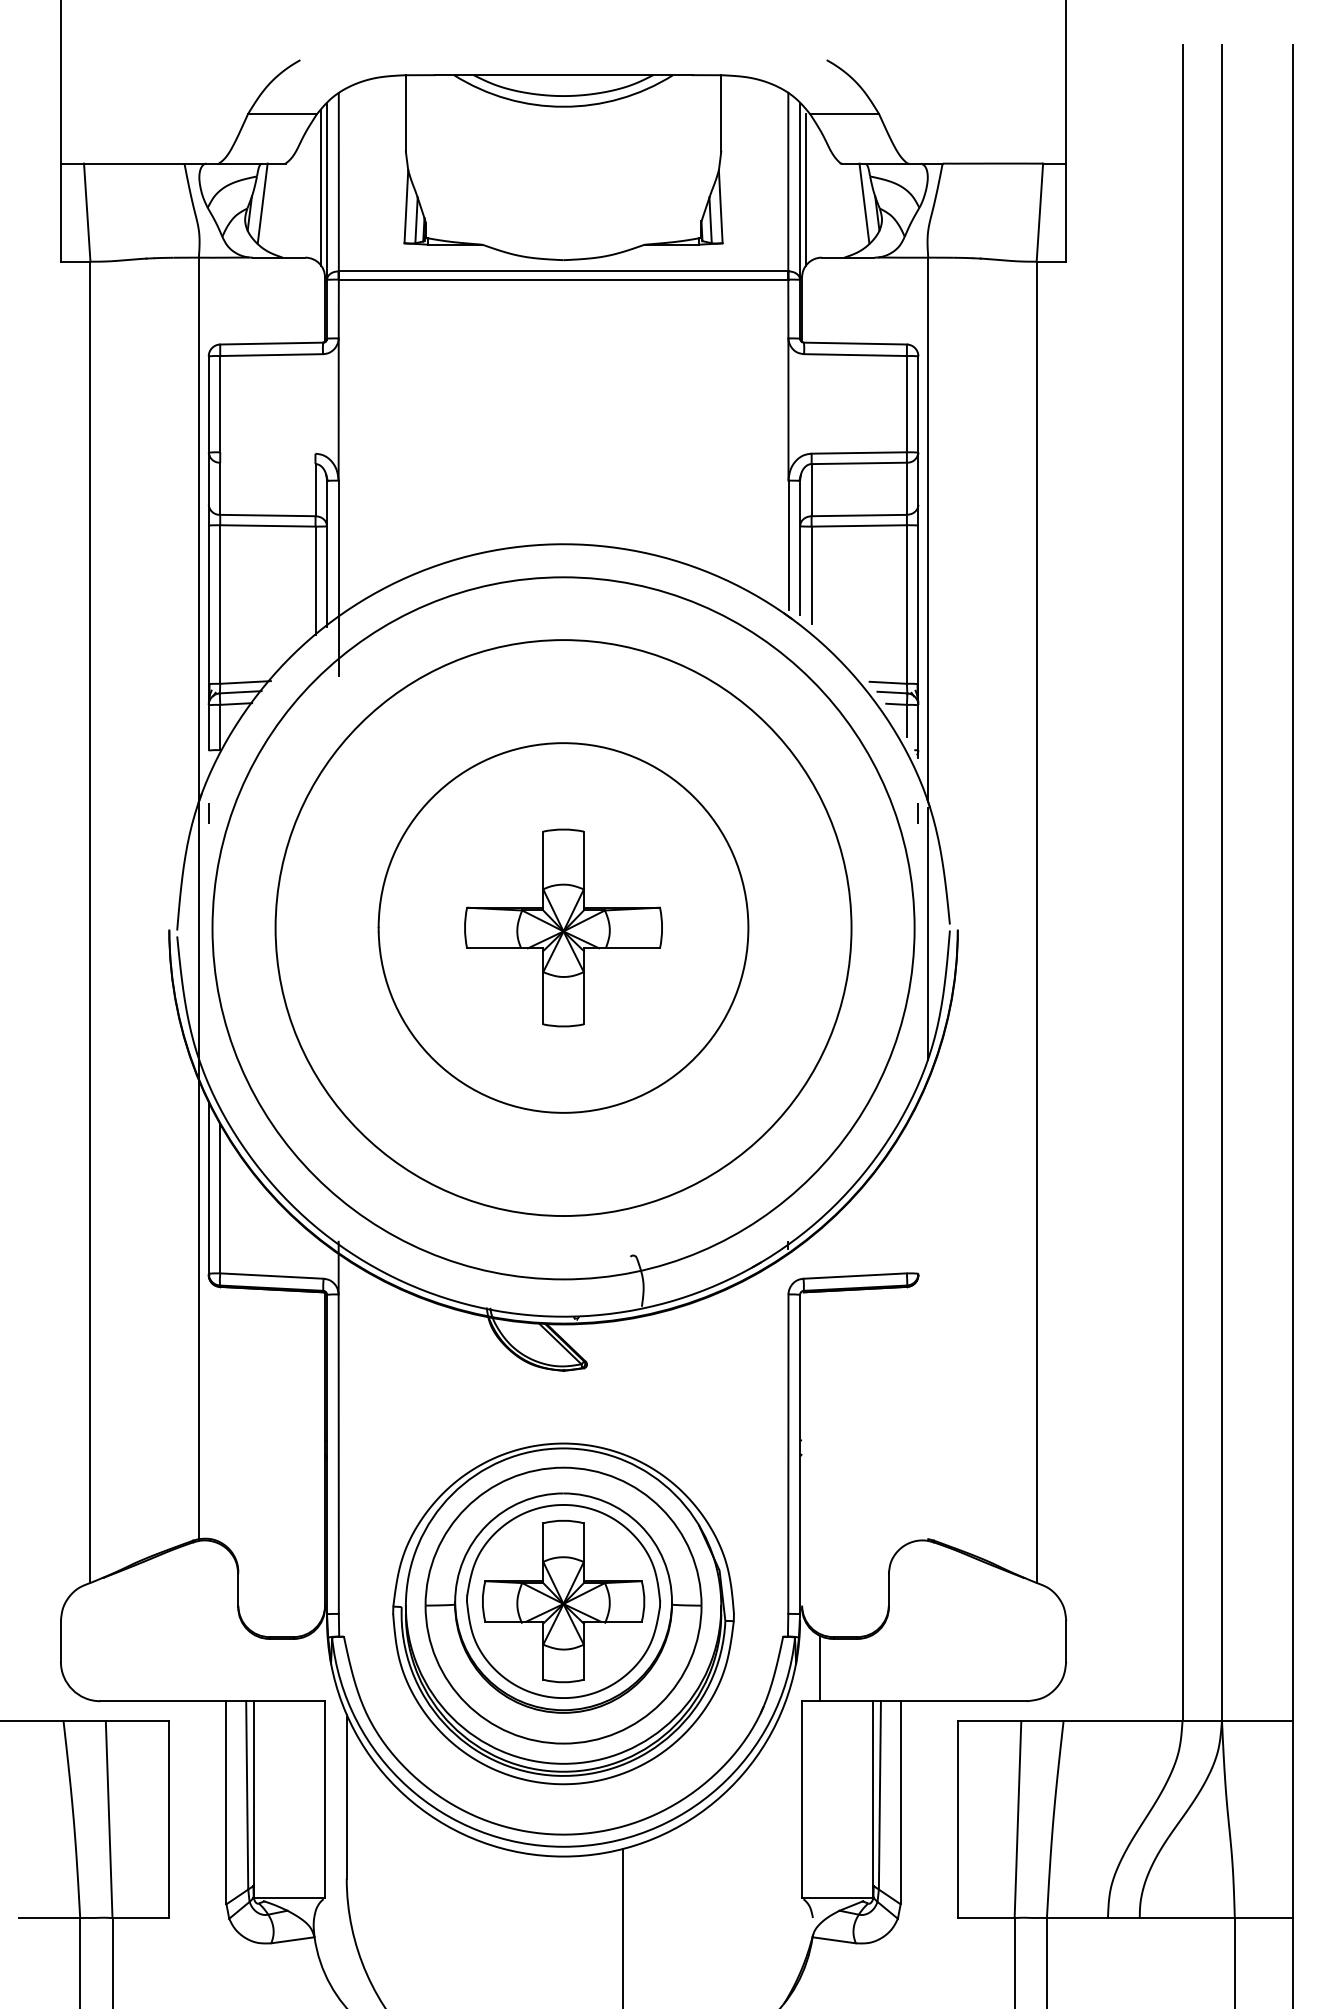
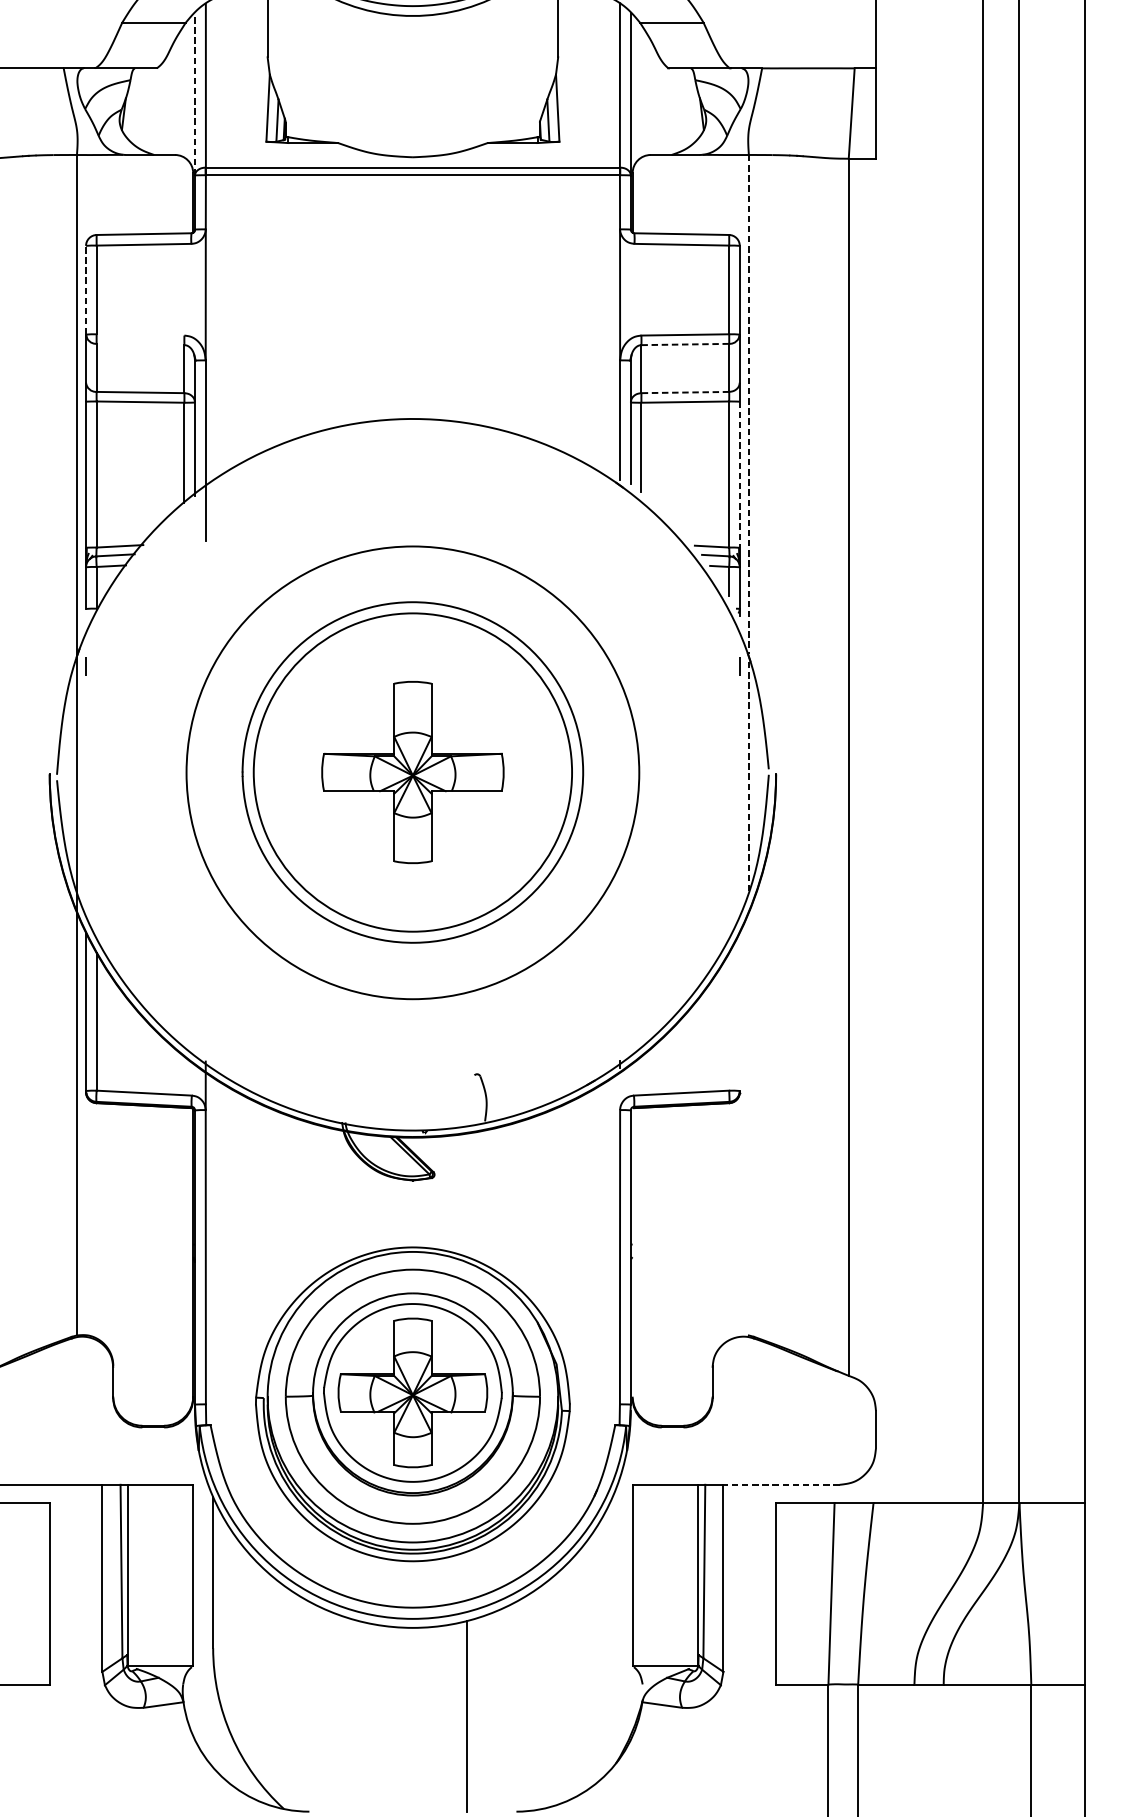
line: (321, 187) -> (189, 90), removed
line: (805, 189) -> (635, 92), removed
line: (327, 191) -> (195, 94), solid -> dashed
line: (262, 203) -> (135, 105), removed
line: (864, 203) -> (690, 105), removed
line: (208, 403) -> (85, 289), solid -> dashed
line: (859, 463) -> (685, 344), solid -> dashed
line: (859, 515) -> (685, 392), solid -> dashed
line: (928, 529) -> (749, 405), solid -> dashed
line: (918, 605) -> (739, 475), solid -> dashed
circle: (563, 928) -> (412, 772), size x0.6
circle: (563, 928) -> (412, 772), size x0.7
line: (928, 934) -> (749, 778), solid -> dashed
line: (819, 1668) -> (648, 1454), removed
line: (963, 1701) -> (781, 1485), solid -> dashed

